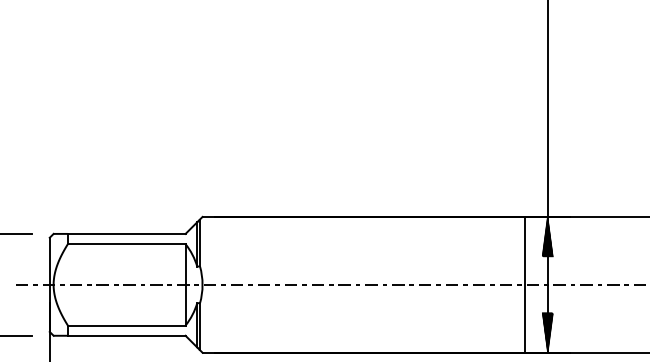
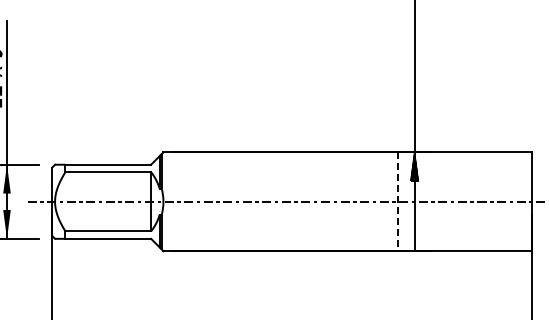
line: (525, 285) -> (398, 202), solid -> dashed
hatch: (547, 332) -> (414, 236), removed

